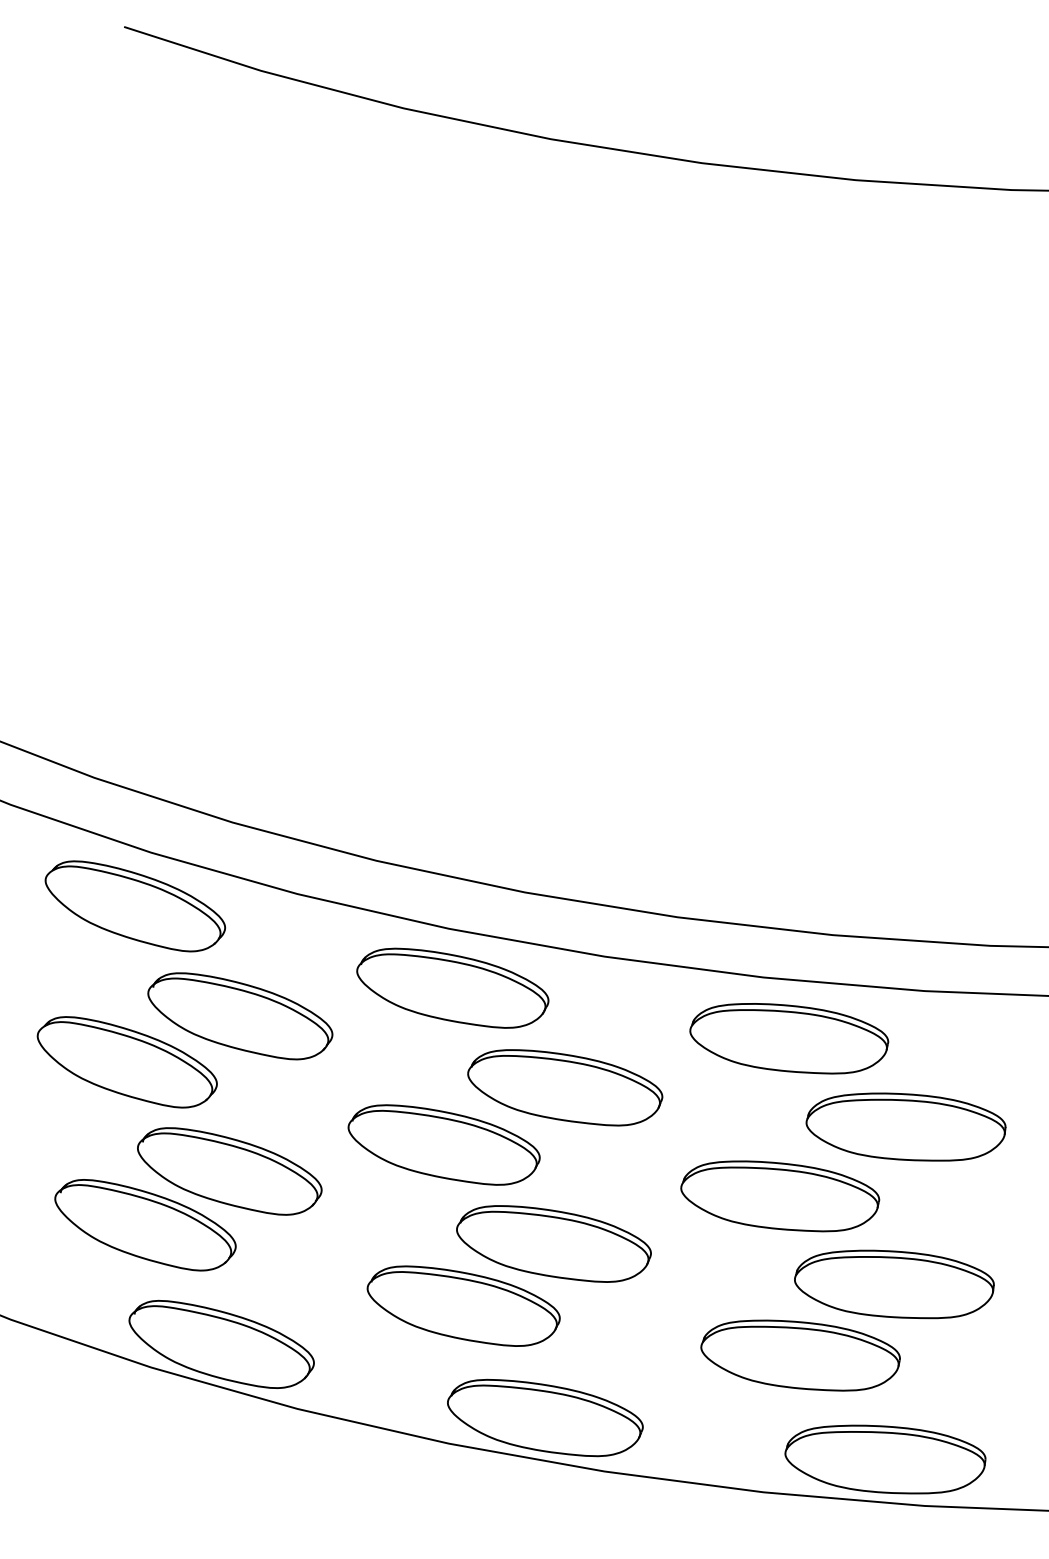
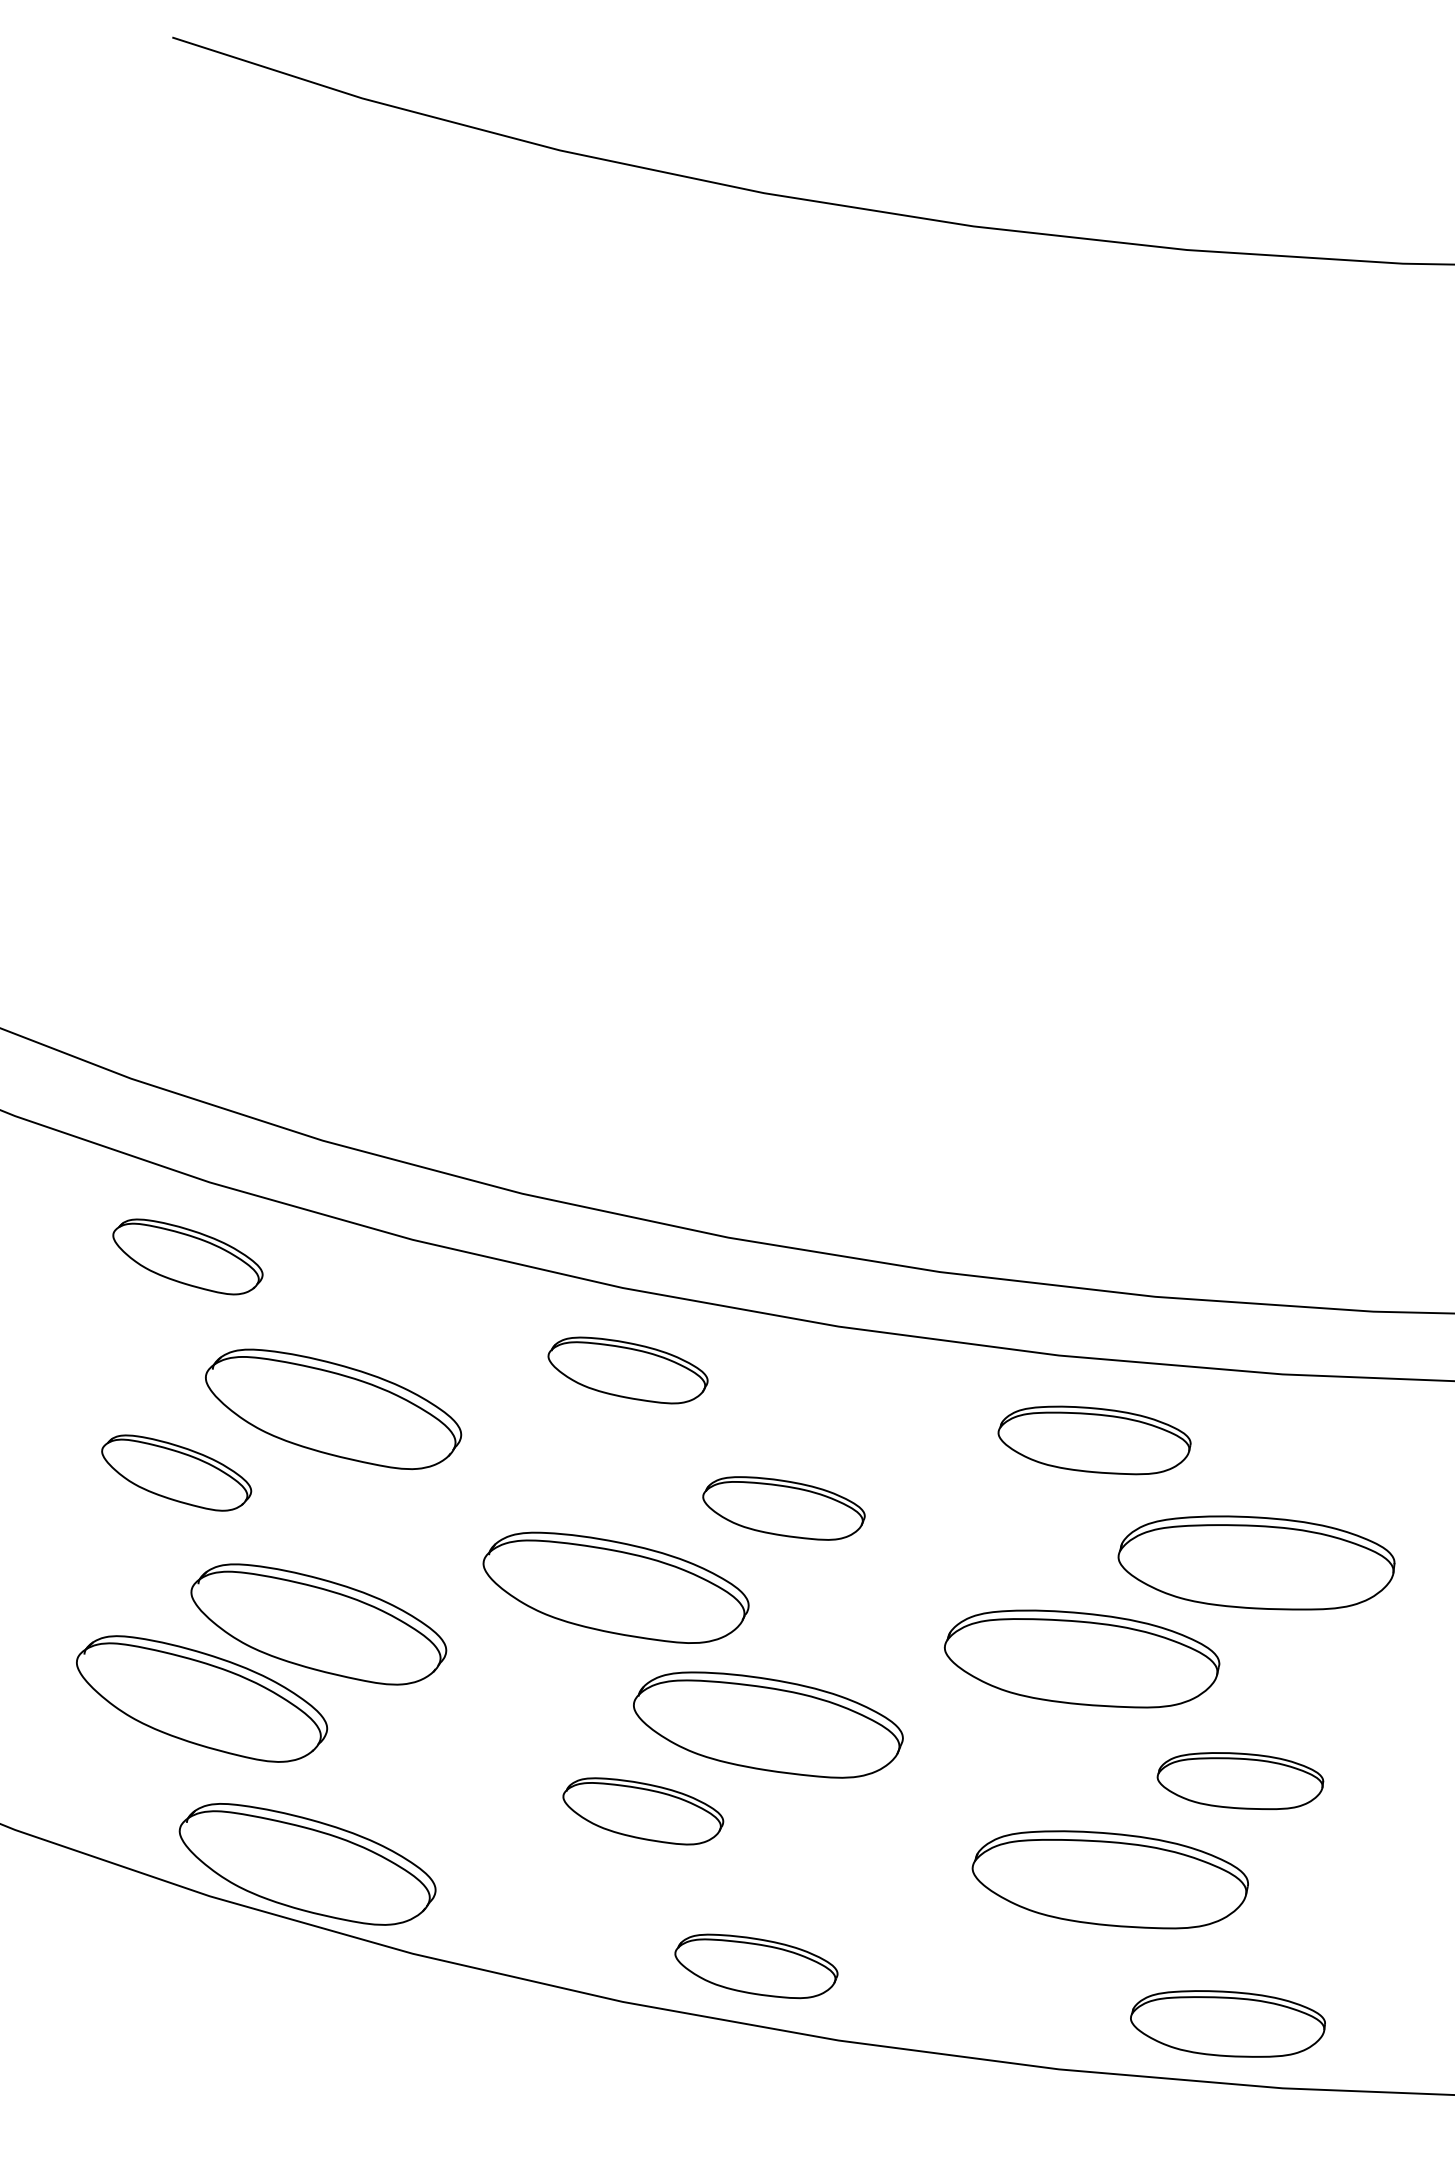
part: (135, 906) -> (187, 1256), size x0.6
part: (452, 988) -> (627, 1370), size x0.6
part: (789, 1038) -> (1094, 1440), size x0.7
part: (127, 1061) -> (176, 1472), size x0.6
part: (564, 1087) -> (783, 1508), size x0.6
part: (894, 1283) -> (1240, 1780), size x0.6
part: (463, 1306) -> (643, 1811), size x0.6
part: (545, 1418) -> (756, 1966), size x0.6
part: (885, 1459) -> (1227, 2023), size x0.7

